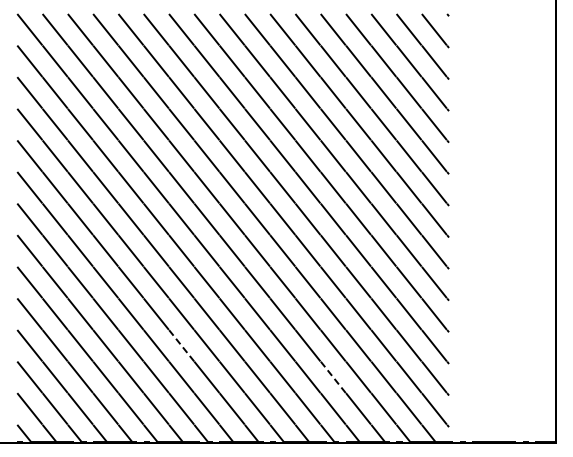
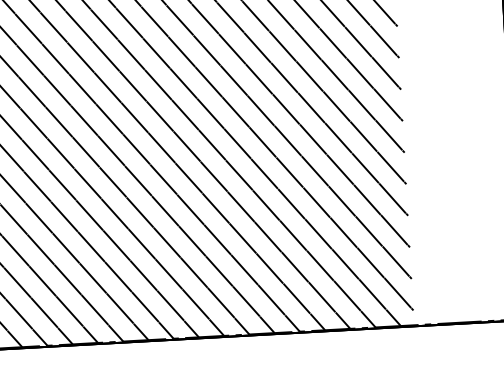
line: (181, 345) -> (141, 243), dashed -> solid
line: (332, 376) -> (294, 266), dashed -> solid

